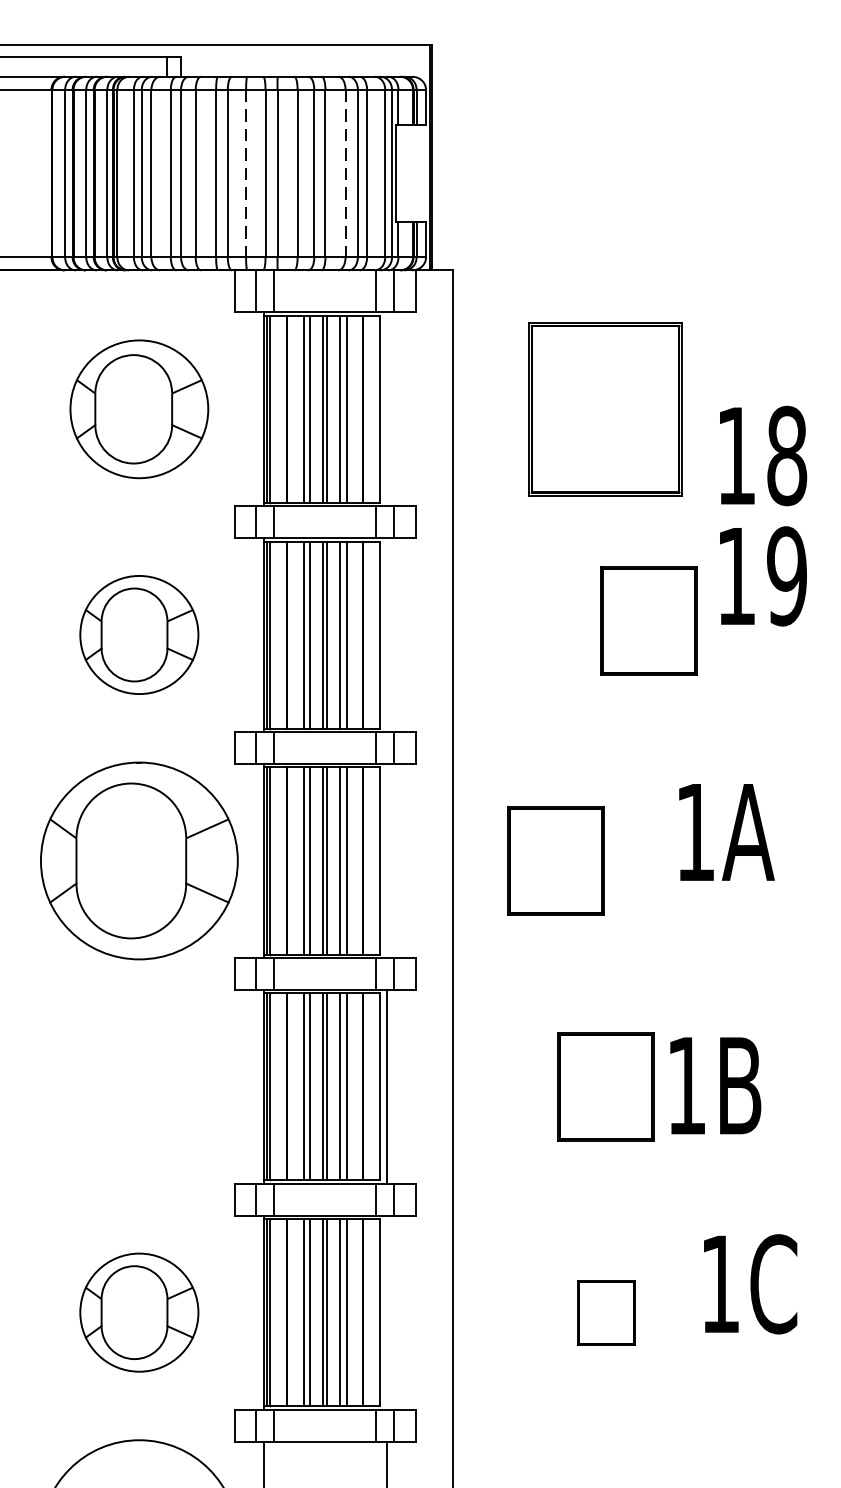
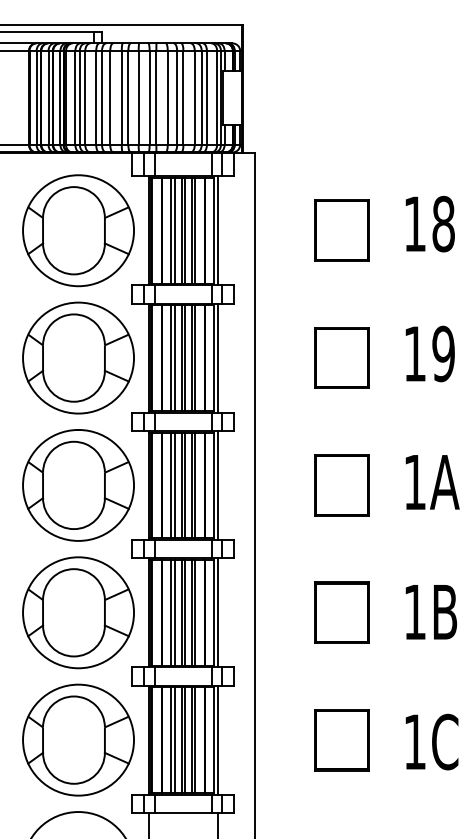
line: (245, 174) -> (138, 98), dashed -> solid
line: (345, 174) -> (194, 98), dashed -> solid
part: (139, 408) -> (78, 230), size x1.43
line: (387, 408) -> (218, 230), added
part: (605, 408) -> (341, 230), size x0.62
text: (761, 454) -> (429, 223), moved
text: (761, 575) -> (429, 353), moved
part: (648, 619) -> (341, 357), moved
part: (139, 634) -> (78, 357), size x1.67
line: (387, 634) -> (218, 357), added
text: (726, 832) -> (432, 482), moved
line: (387, 861) -> (218, 485), added
part: (556, 861) -> (341, 485), moved
part: (139, 1086) -> (78, 612), added
text: (715, 1086) -> (431, 612), moved
text: (749, 1283) -> (431, 741), moved
part: (139, 1311) -> (78, 739), size x1.67
line: (387, 1311) -> (218, 739), added
part: (605, 1313) -> (341, 740), size x1.67

